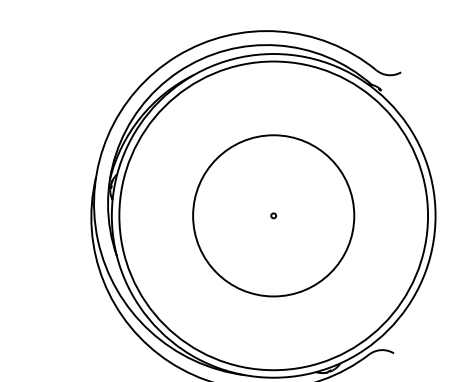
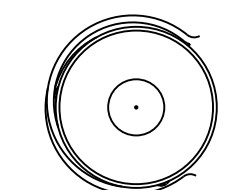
circle: (274, 216) -> (136, 107), size x0.7

